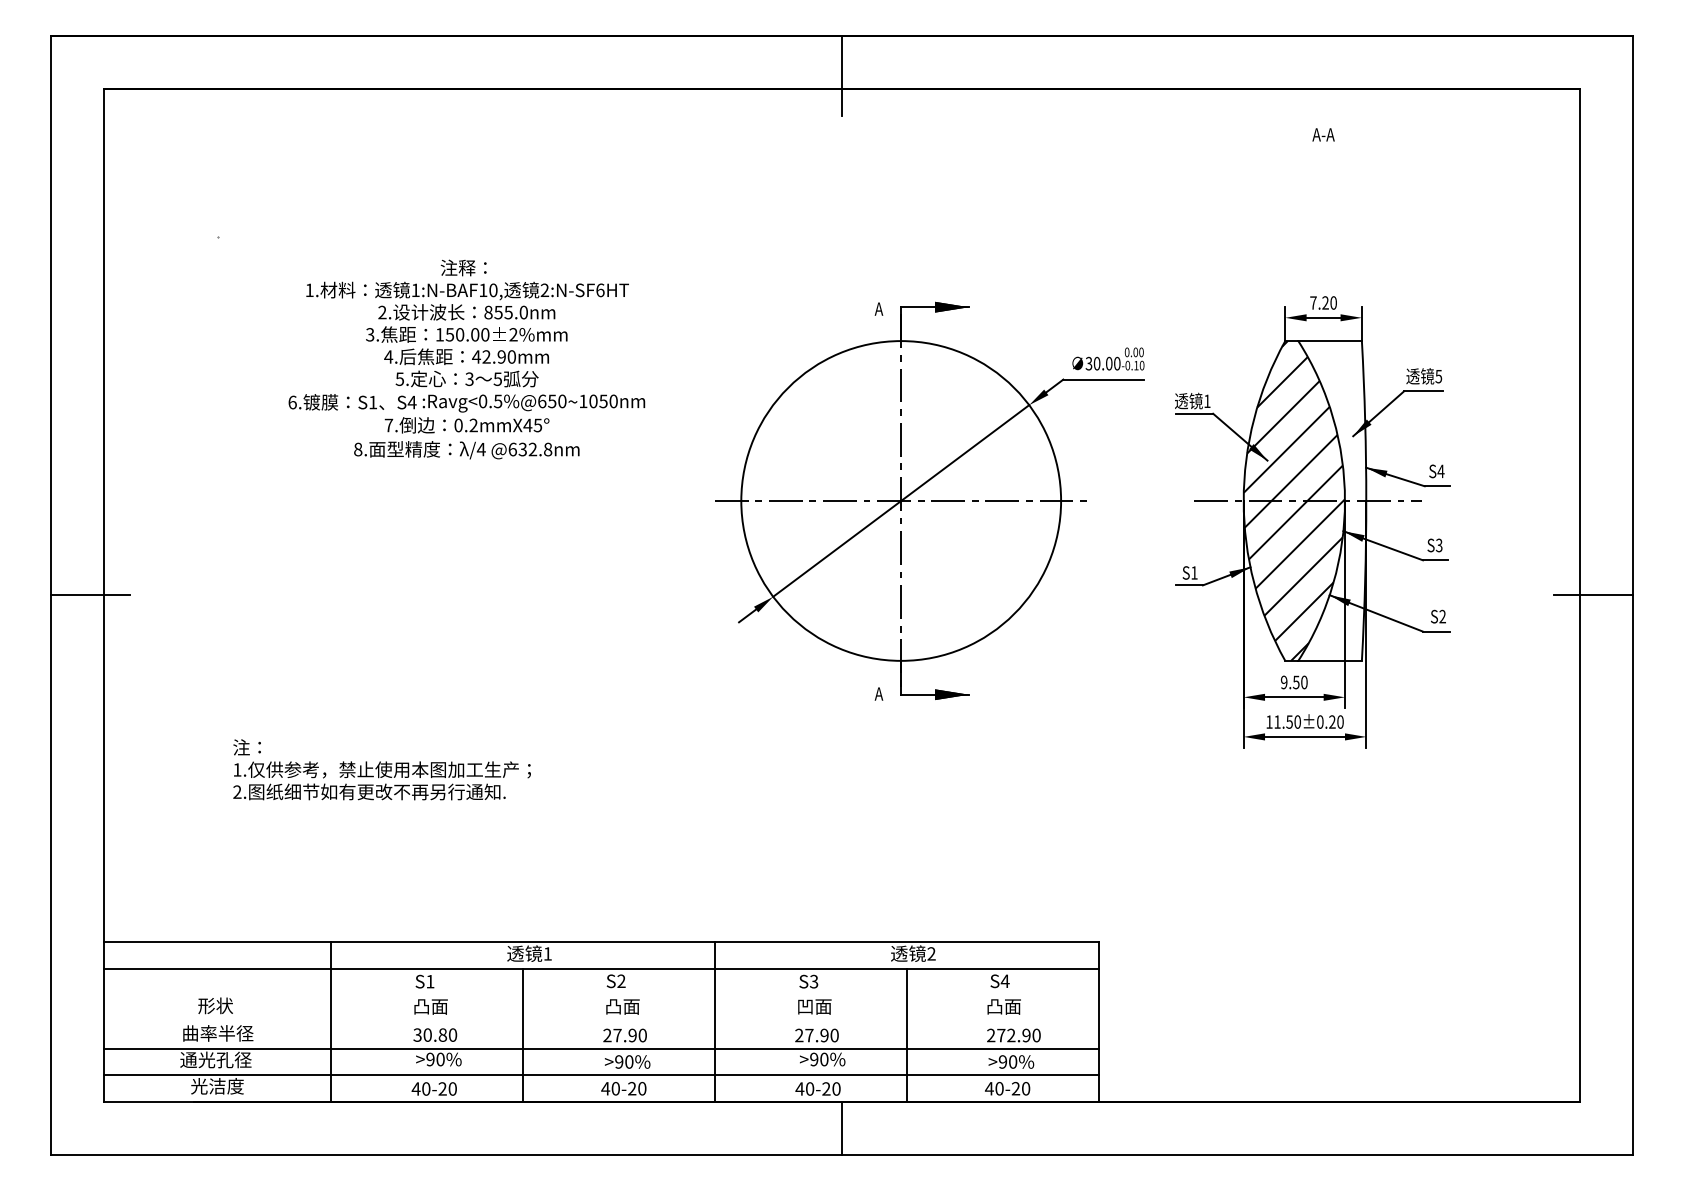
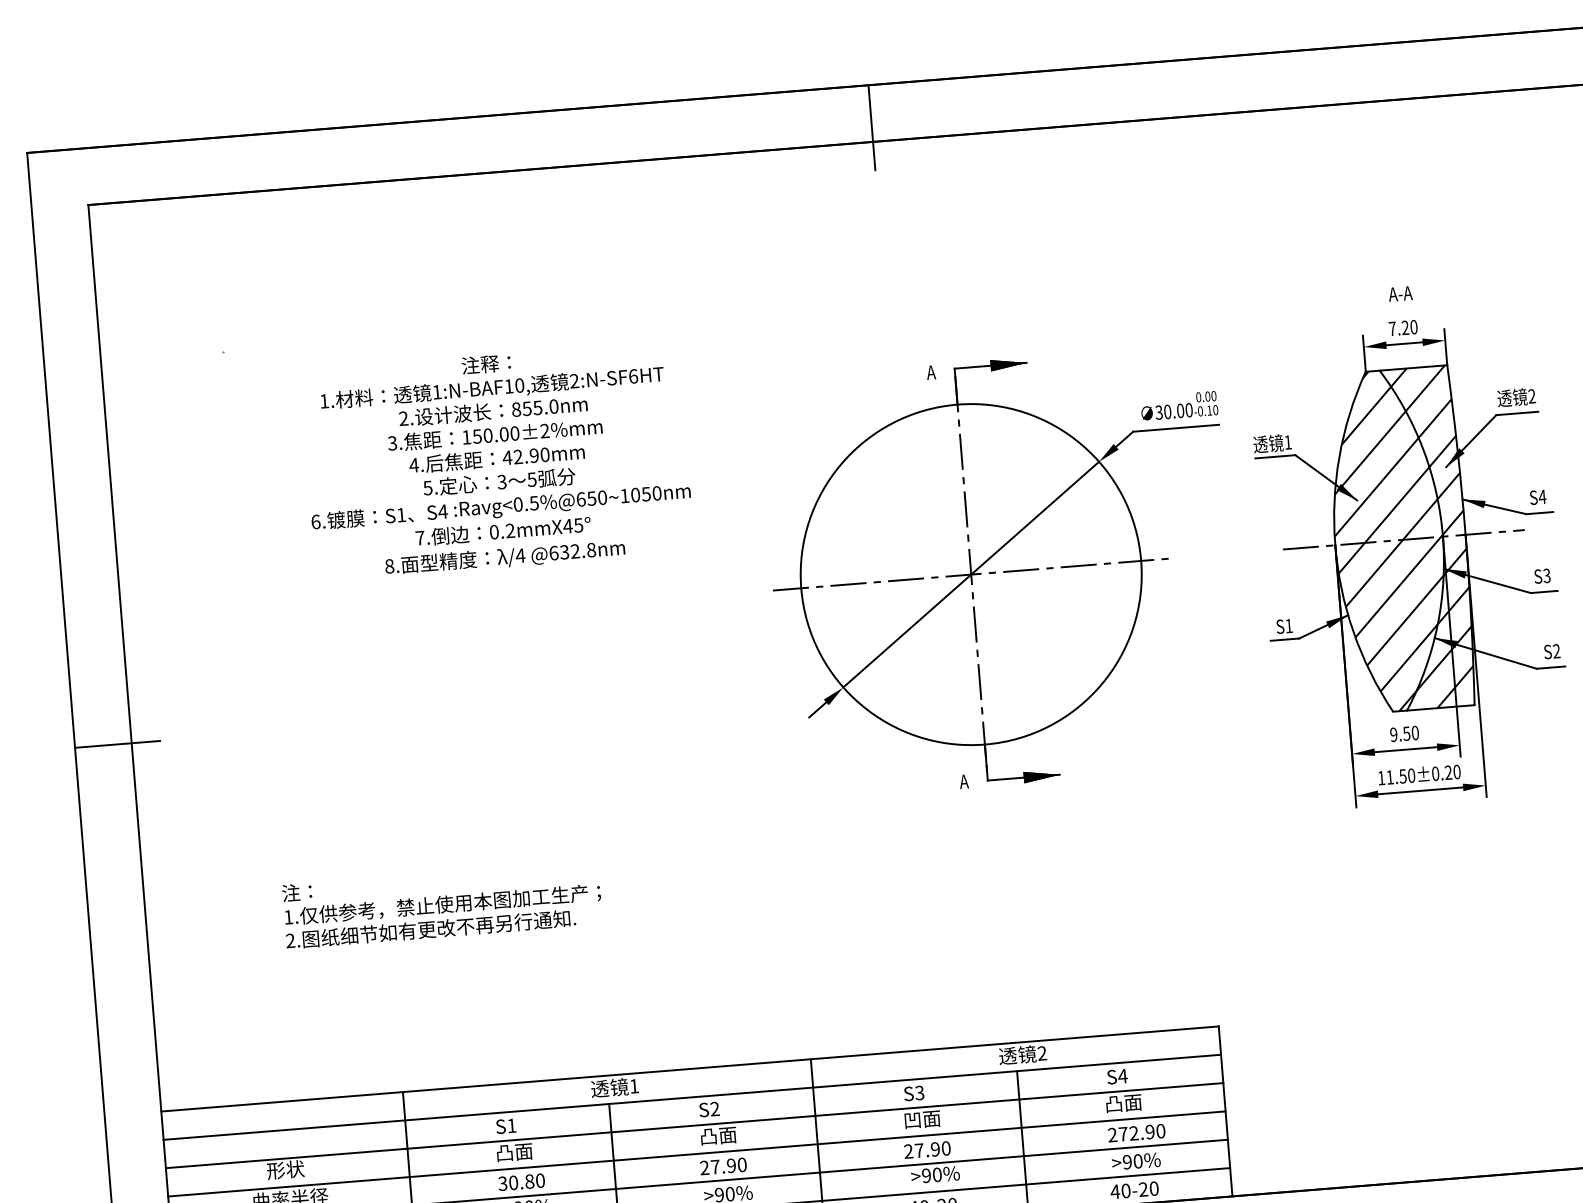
text: (1323, 134) -> (1400, 293), moved
text: (1438, 376) -> (1531, 396), 5 -> 2
hatch: (1332, 500) -> (1429, 537), added
line: (600, 995) -> (693, 1125), added
line: (600, 1021) -> (696, 1153), added

